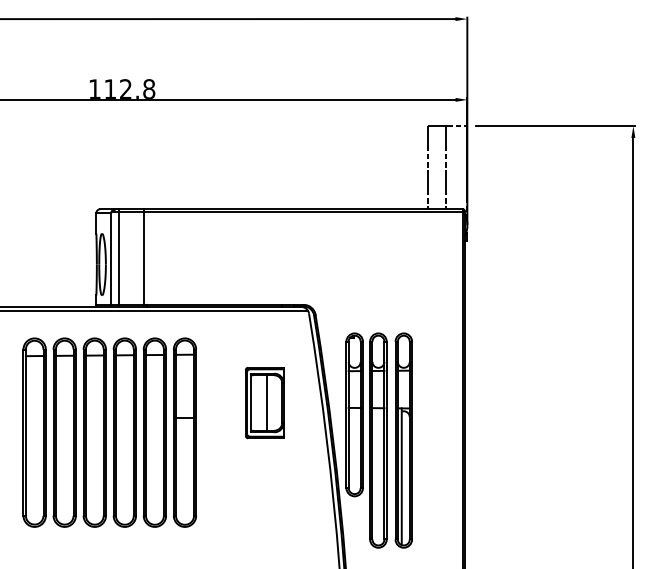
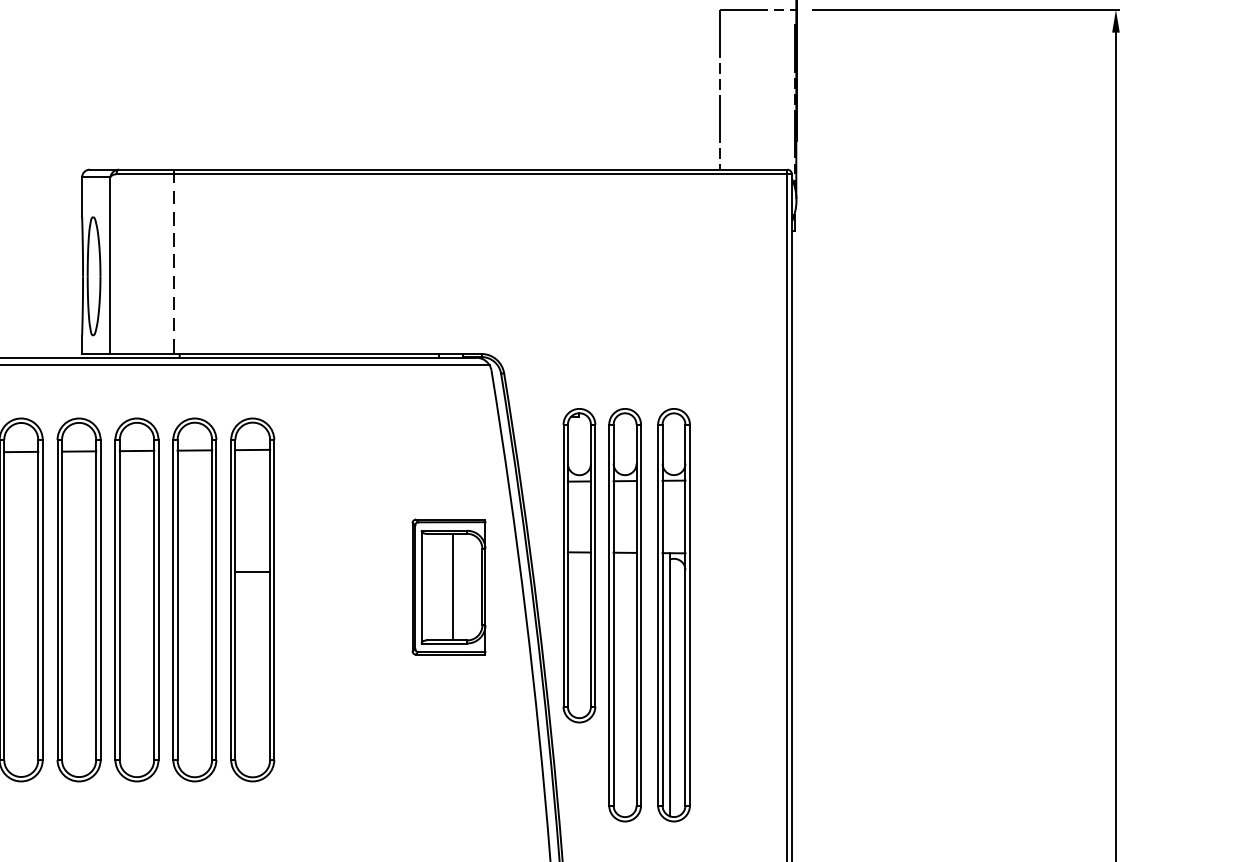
line: (446, 167) -> (756, 89), removed
line: (118, 256) -> (124, 260), removed
line: (143, 257) -> (172, 262), solid -> dashed
part: (264, 402) -> (448, 586), moved

